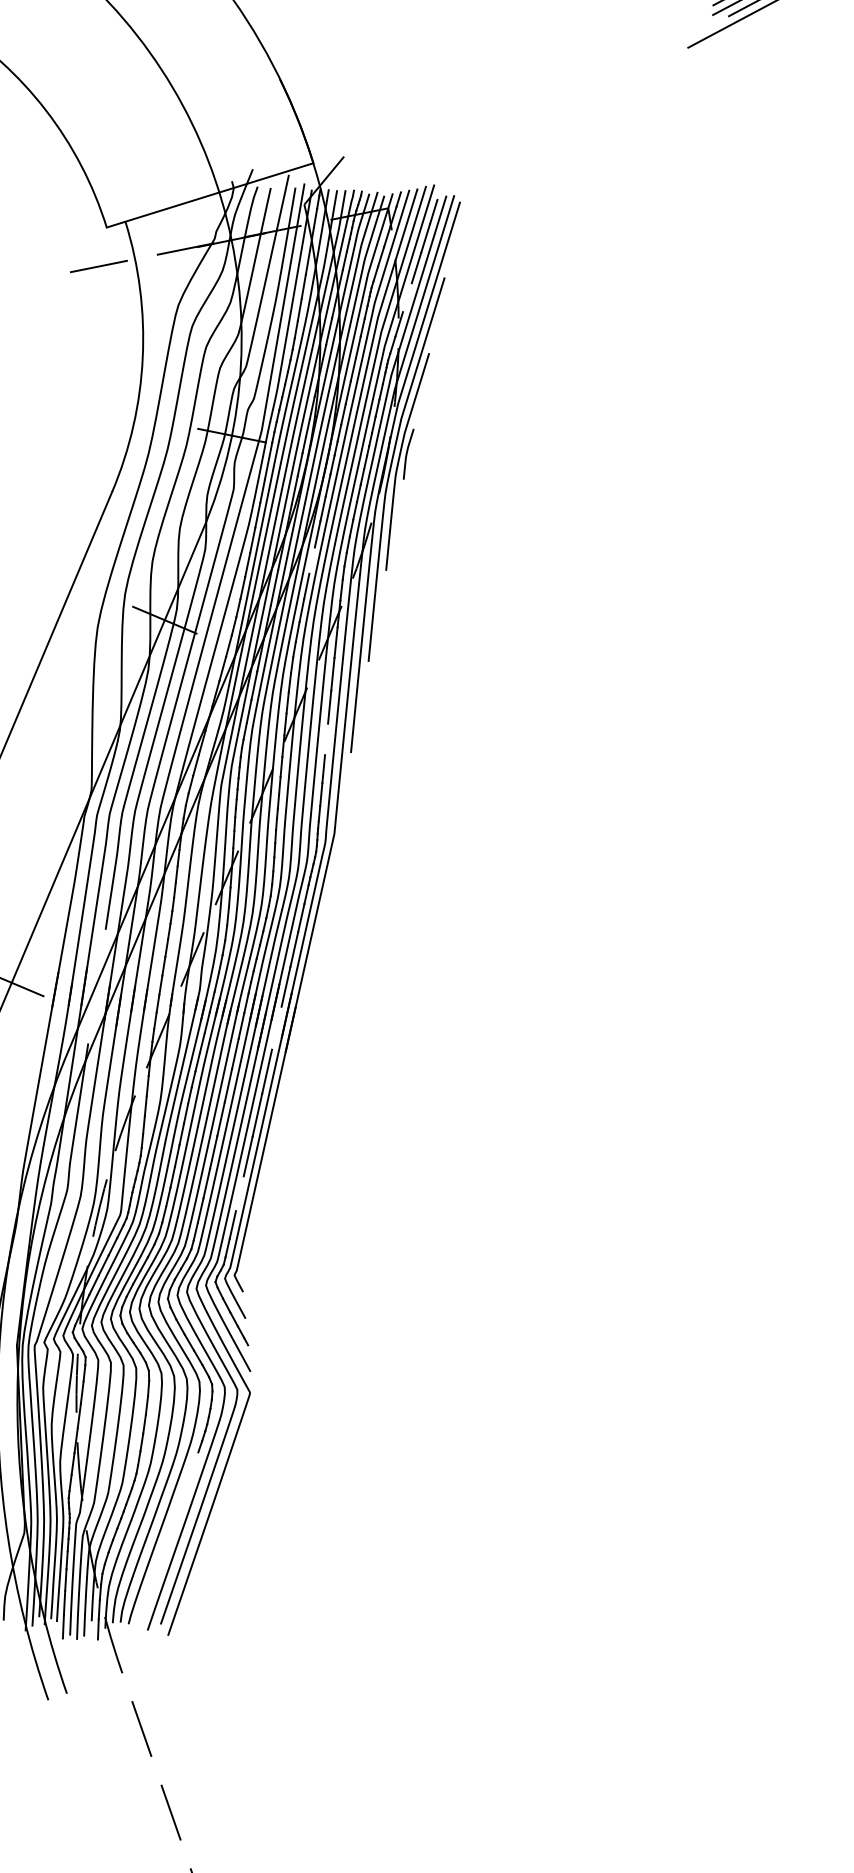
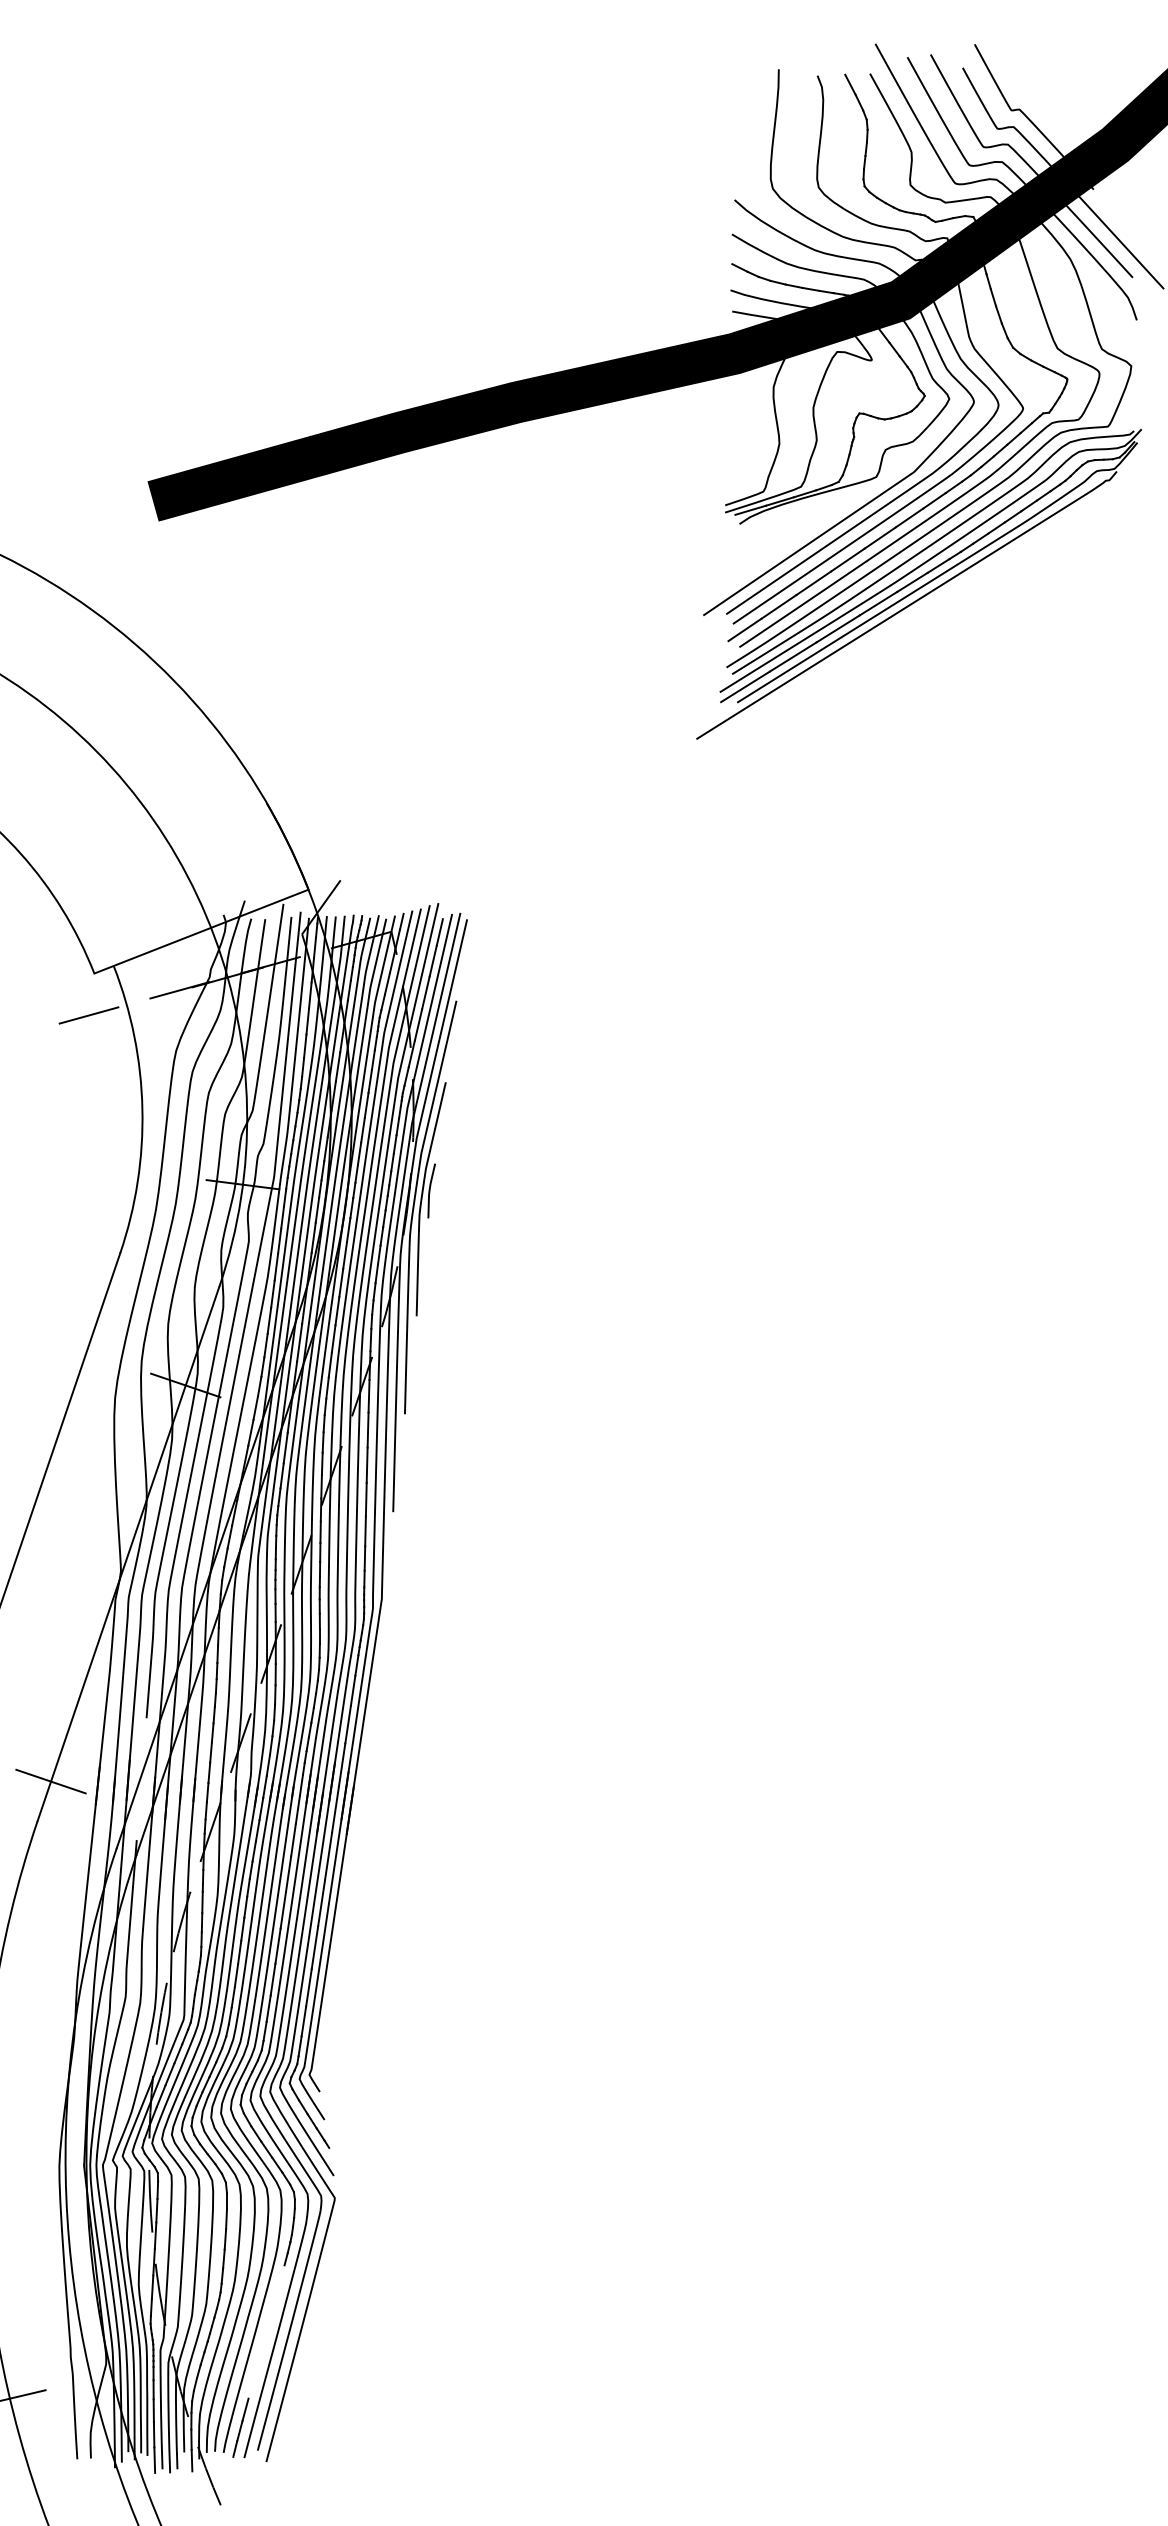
line: (407, 297) -> (418, 1024), added
line: (312, 560) -> (337, 1311), added
line: (325, 739) -> (365, 1499), added
line: (276, 1028) -> (335, 1809), added
line: (239, 1193) -> (308, 1987), added
line: (146, 1601) -> (240, 2427), added

